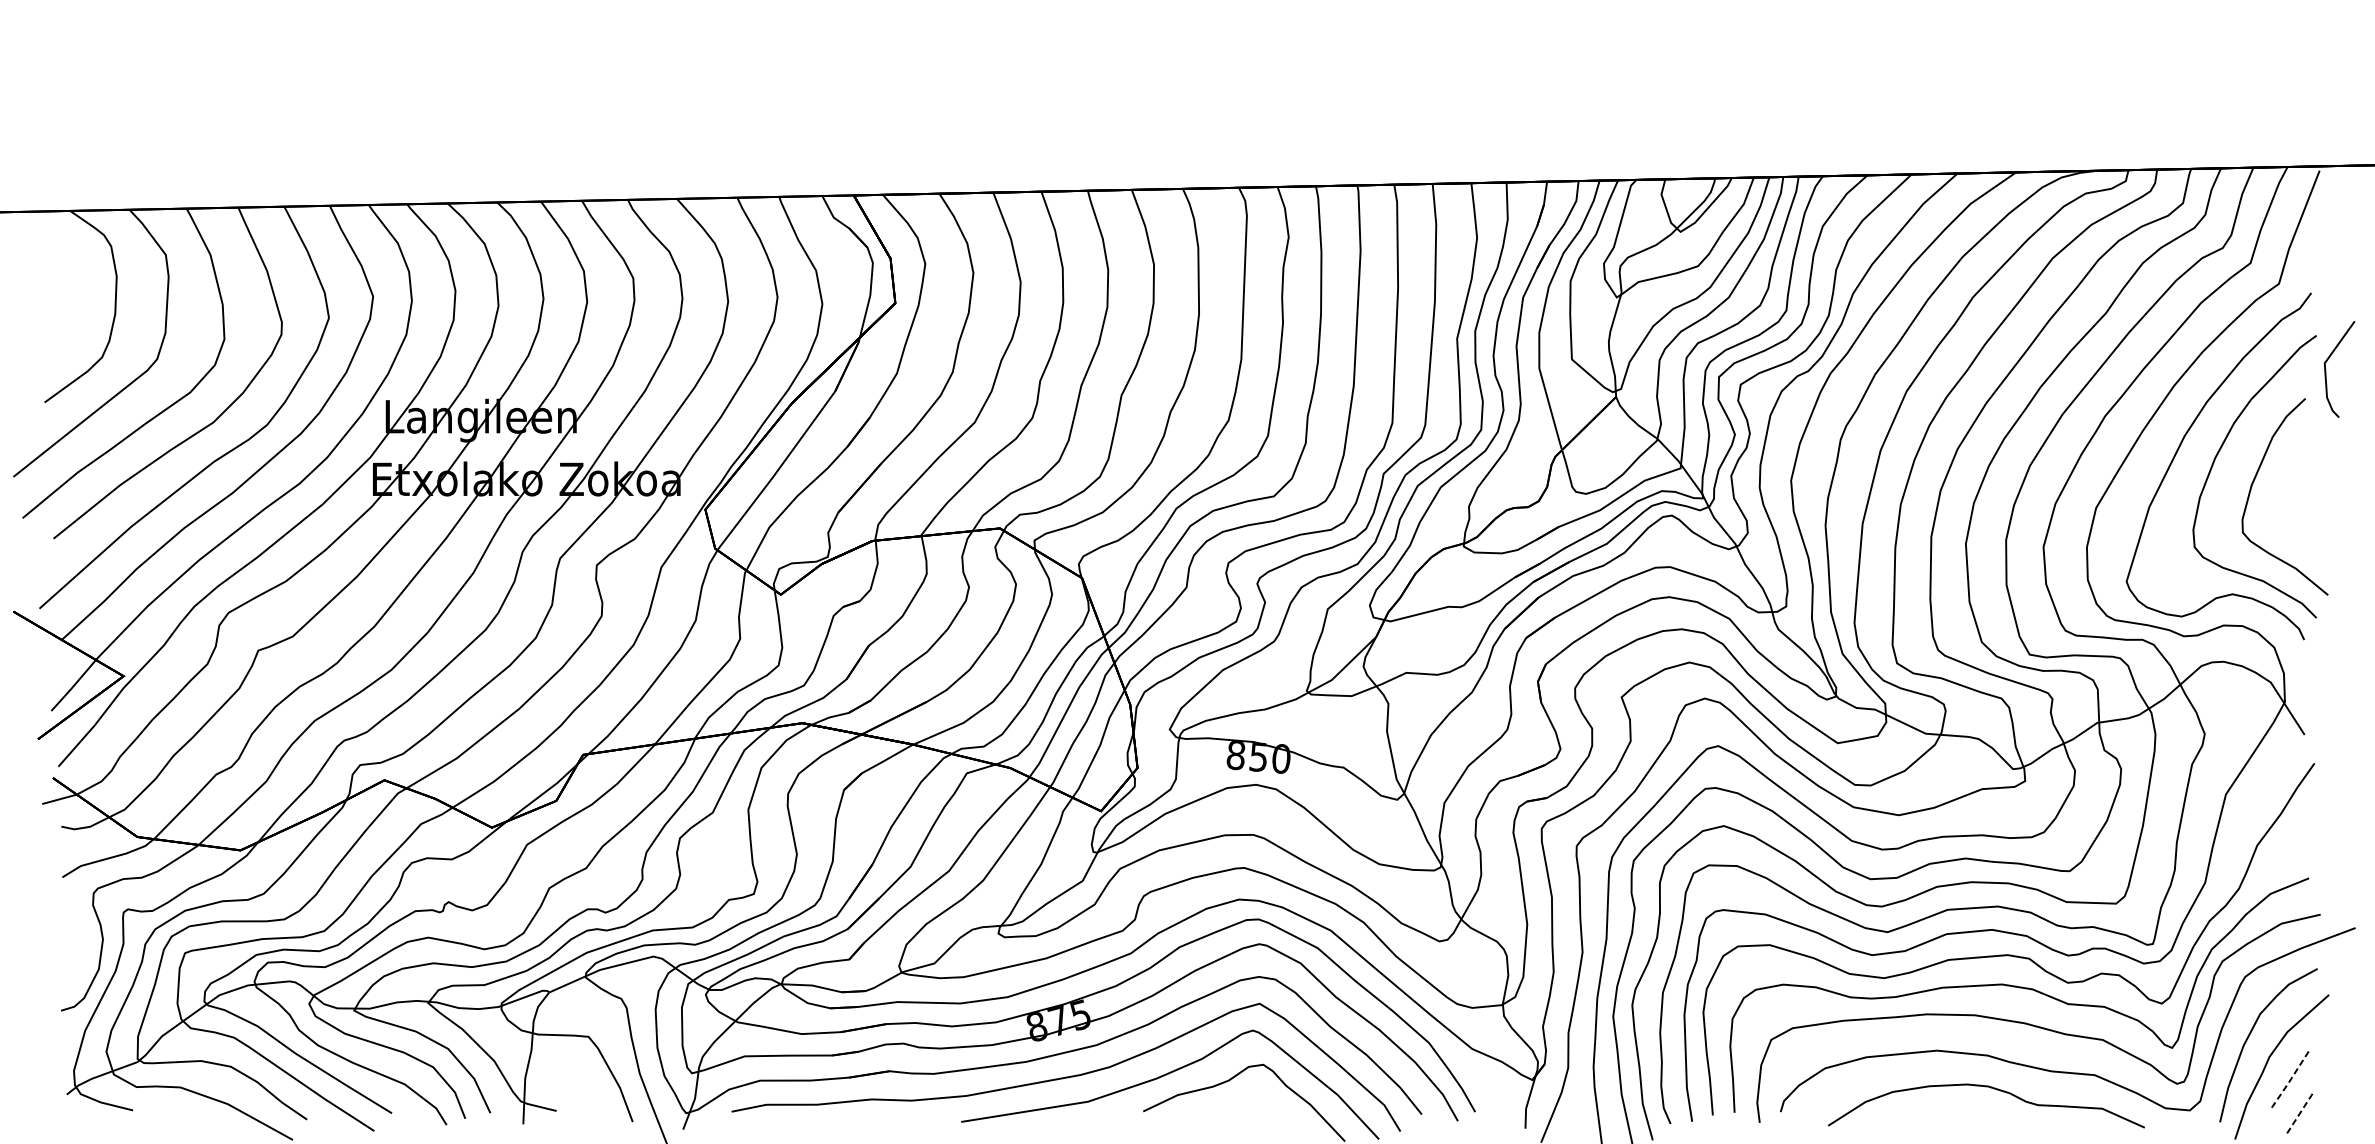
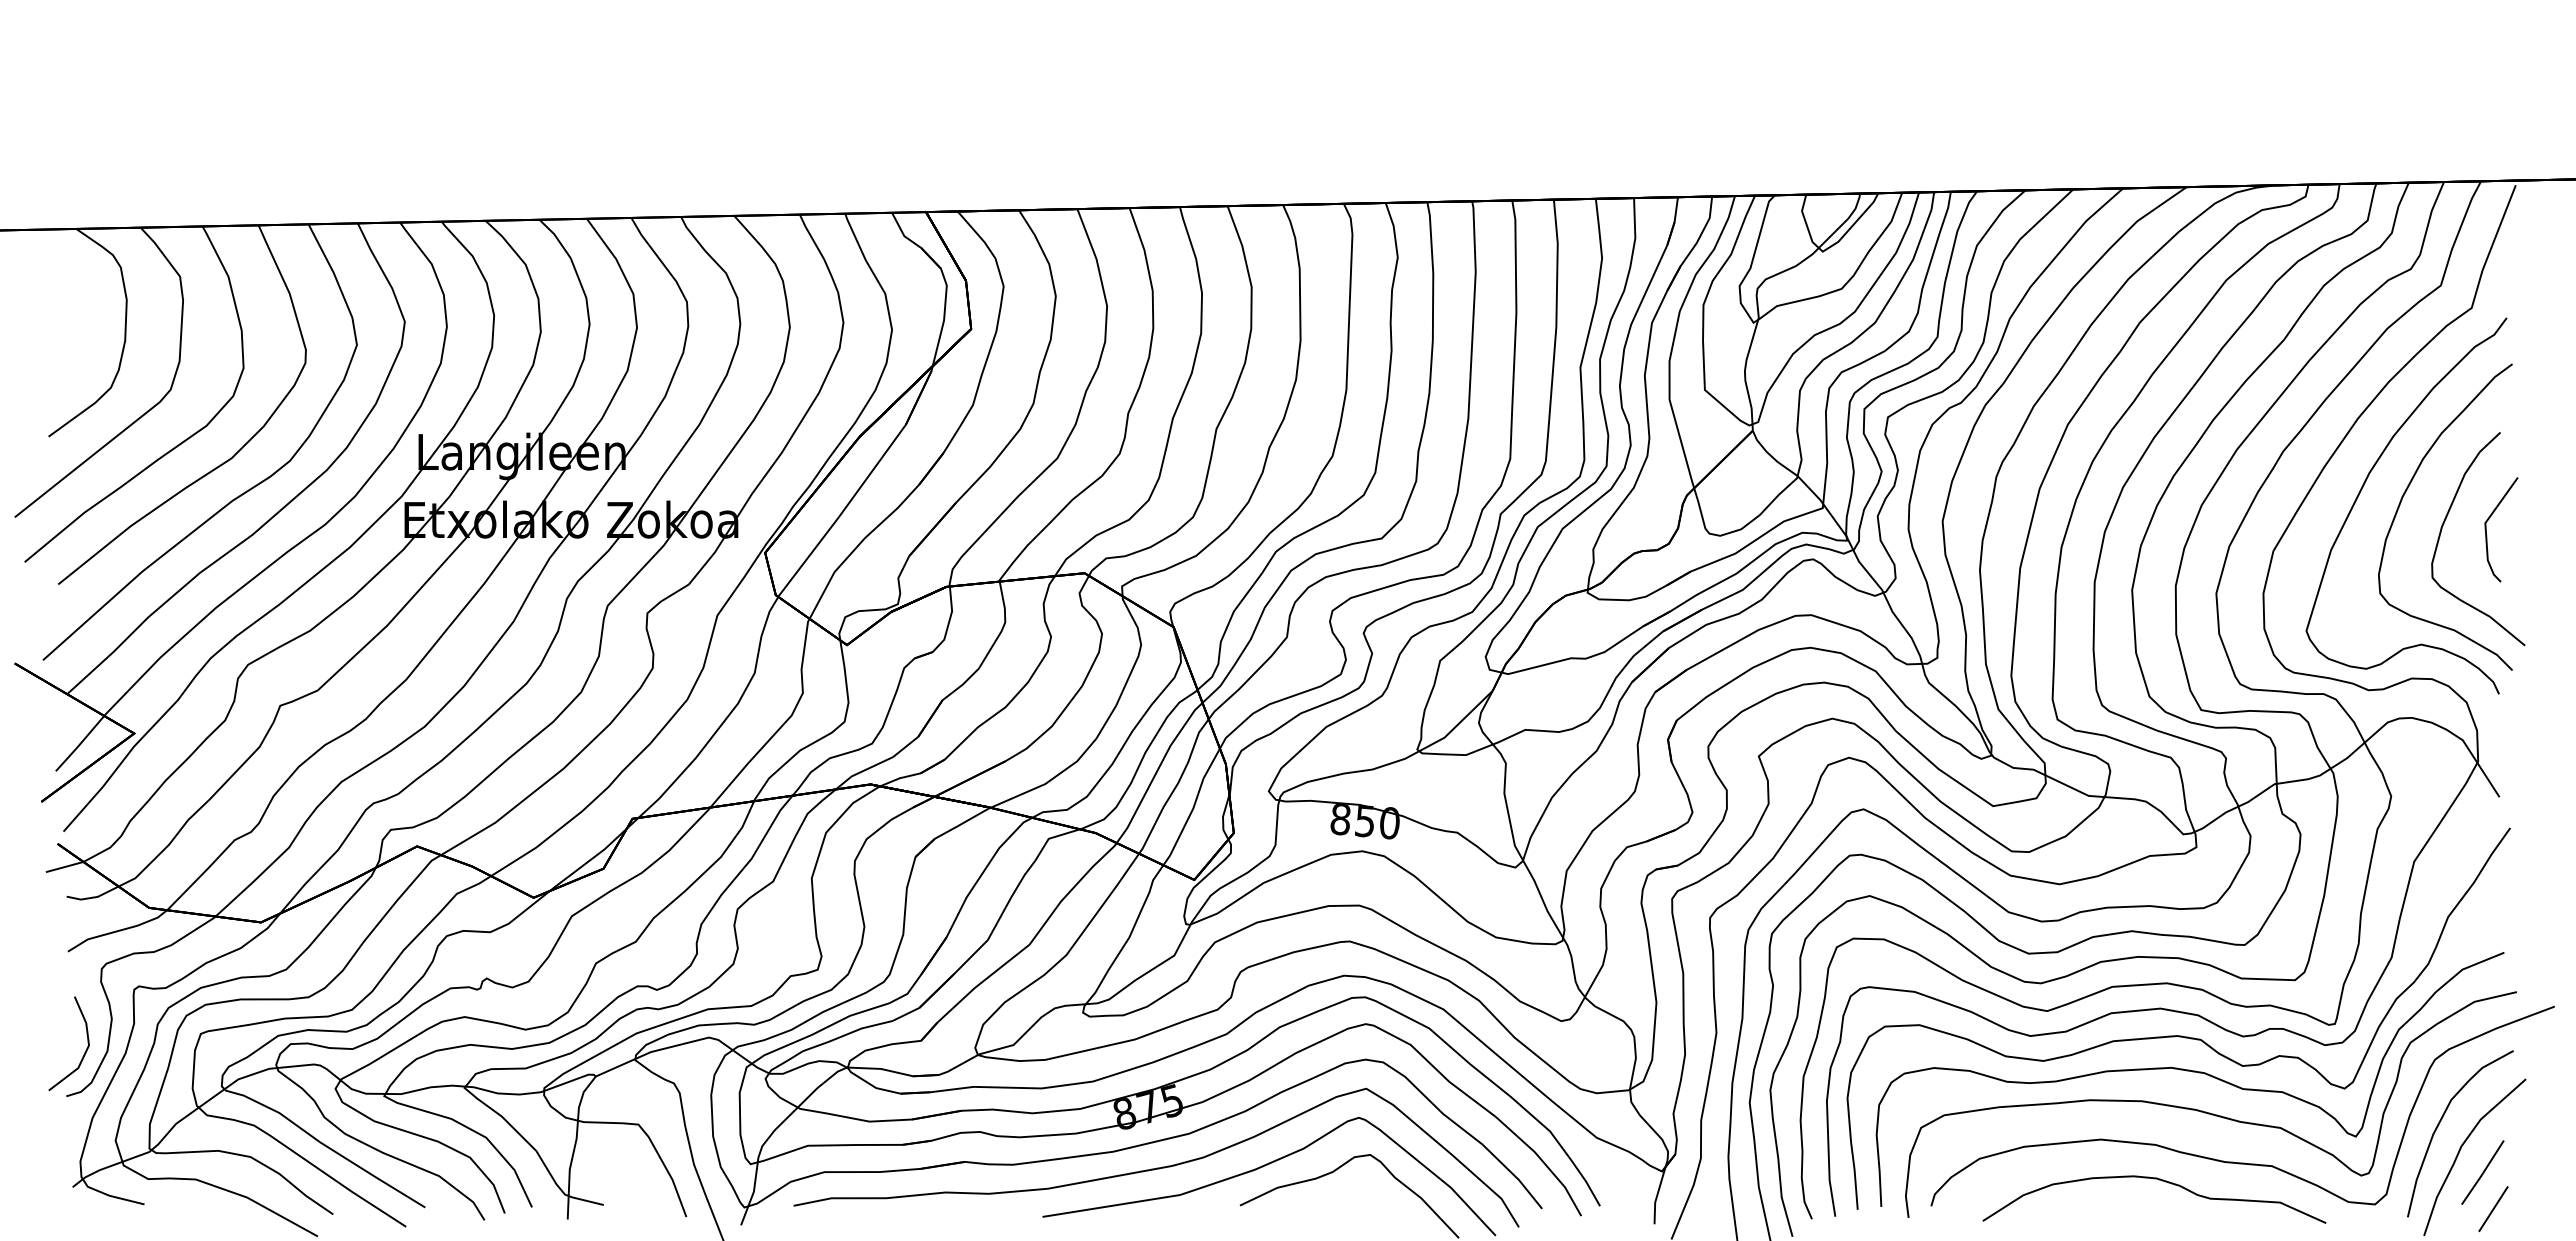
line: (2325, 369) -> (2486, 529), moved
line: (77, 970) -> (84, 1052), added
line: (2288, 1081) -> (2482, 1173), dashed -> solid
line: (2299, 1115) -> (2493, 1209), dashed -> solid

